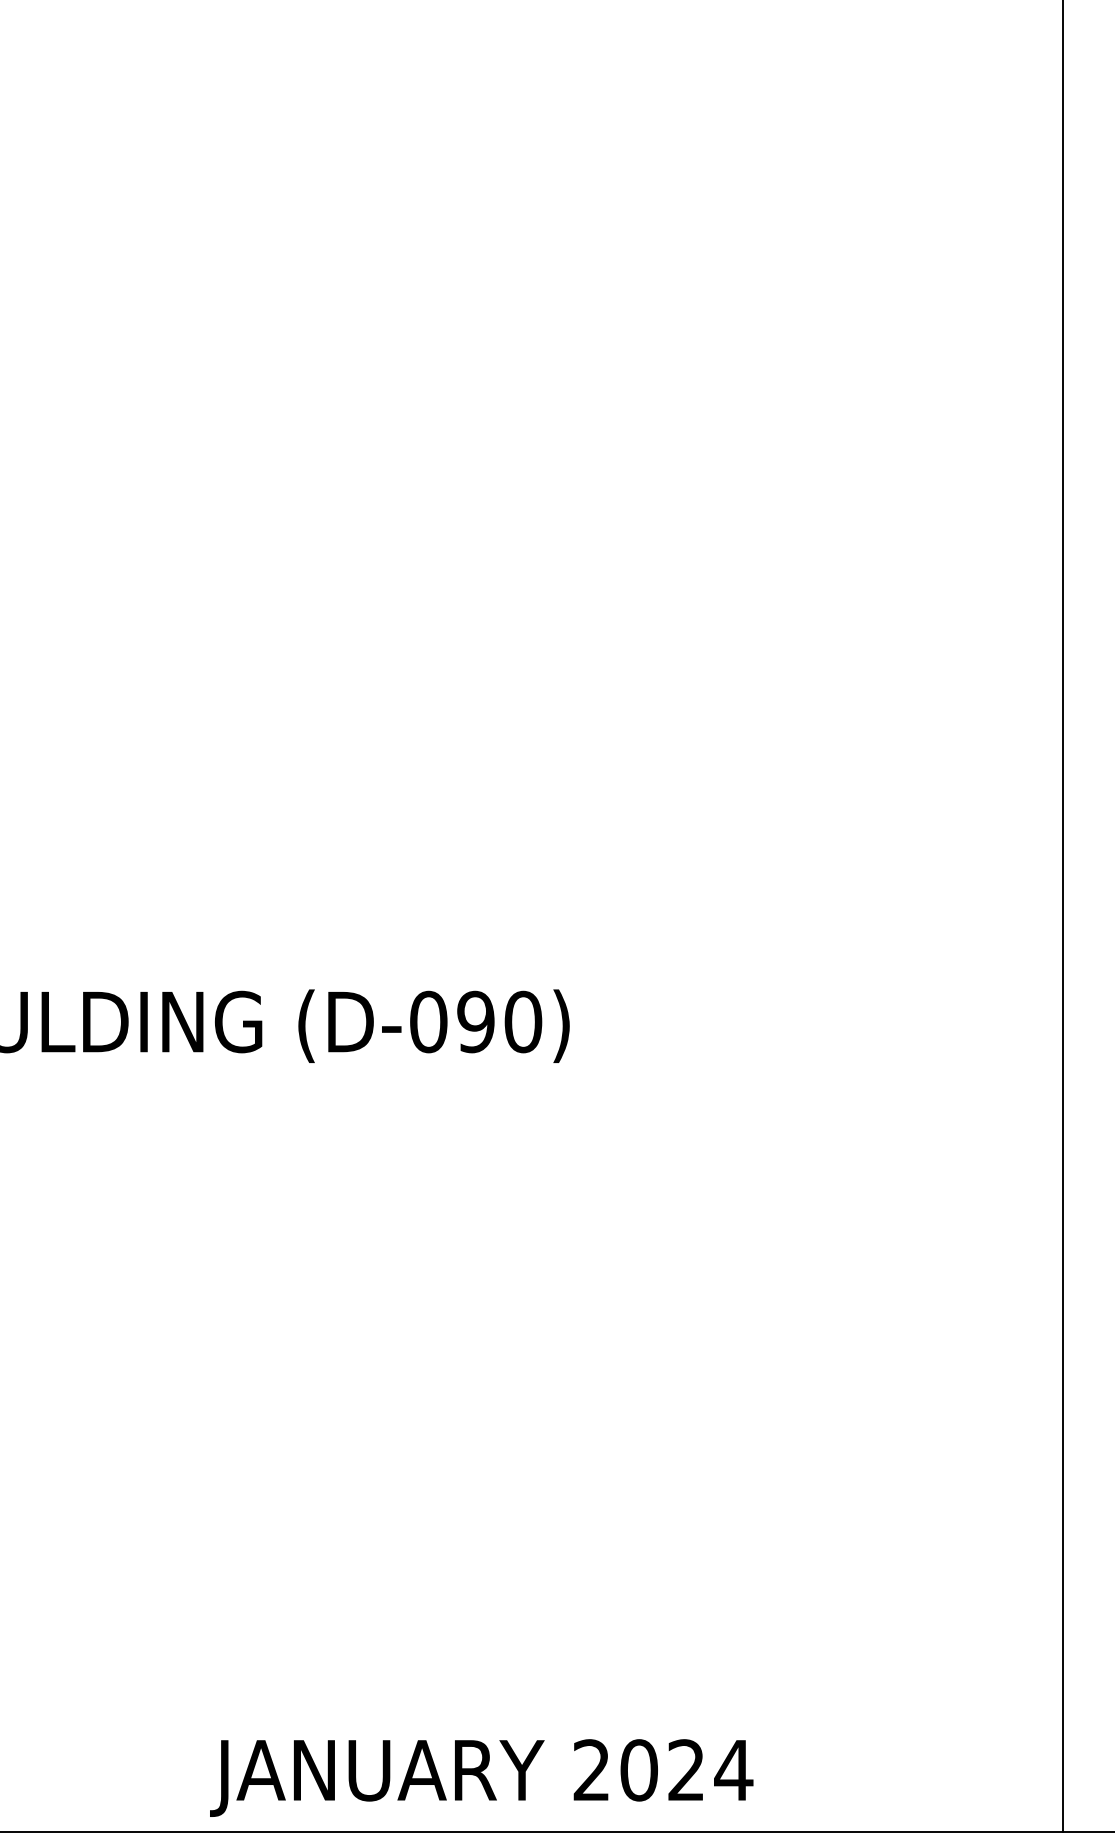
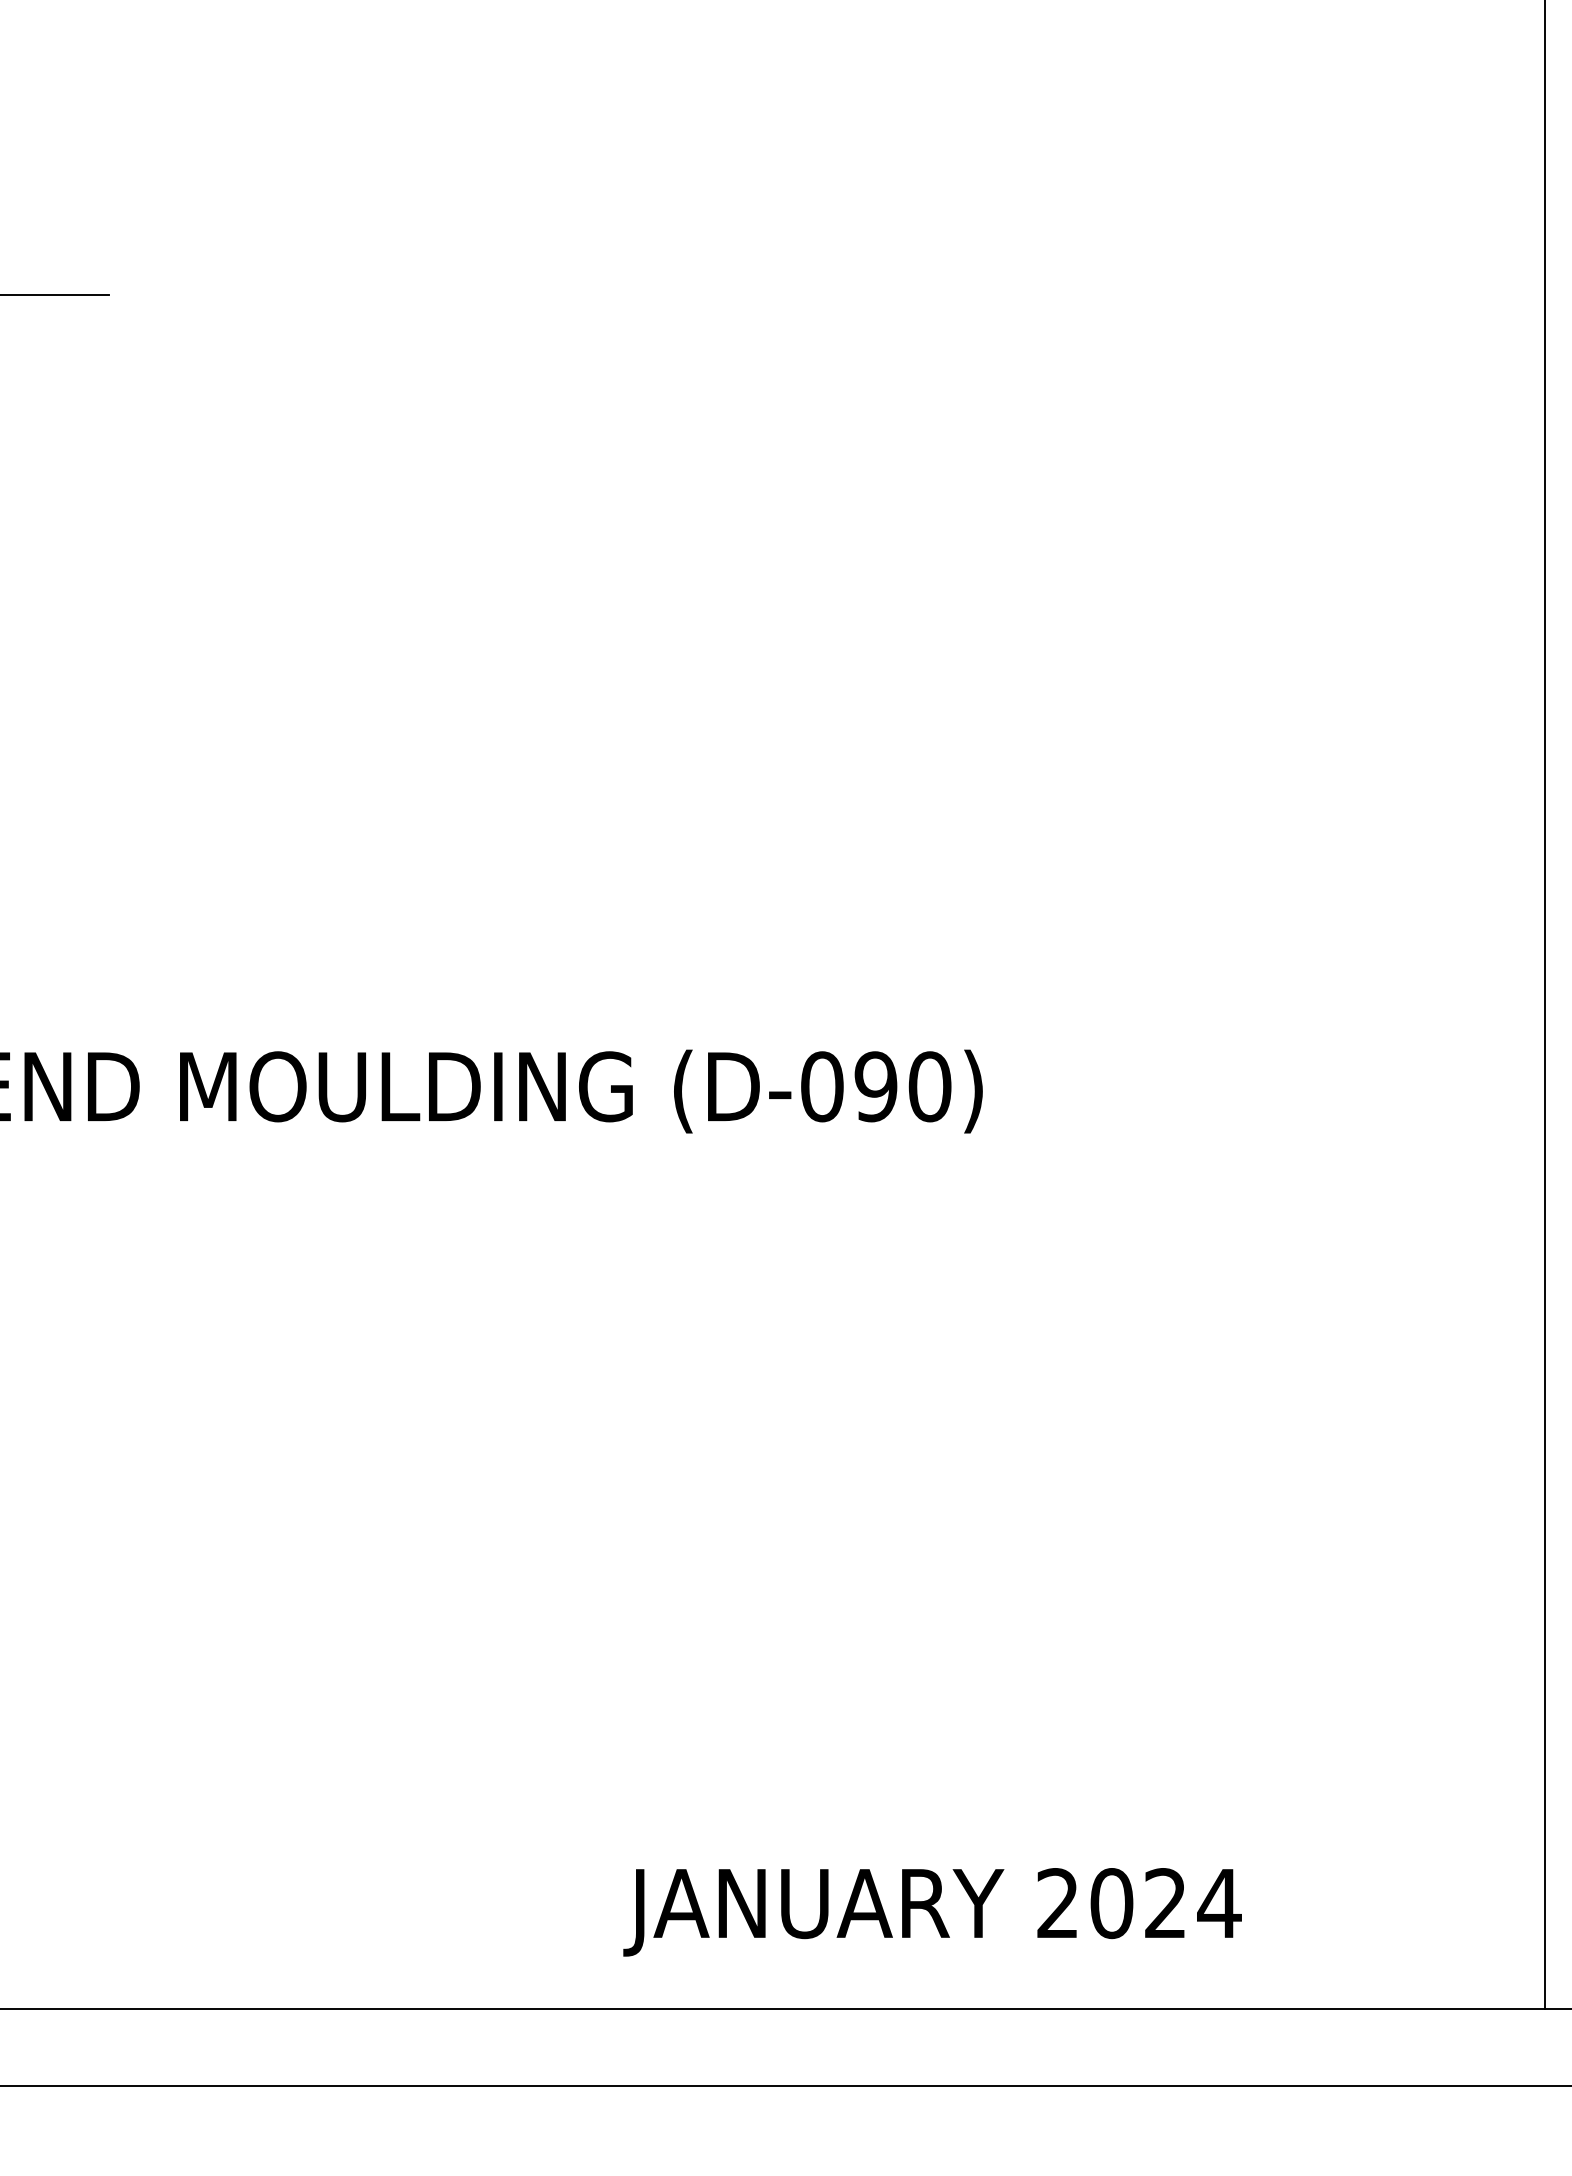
text: (481, 1778) -> (932, 1912), moved

